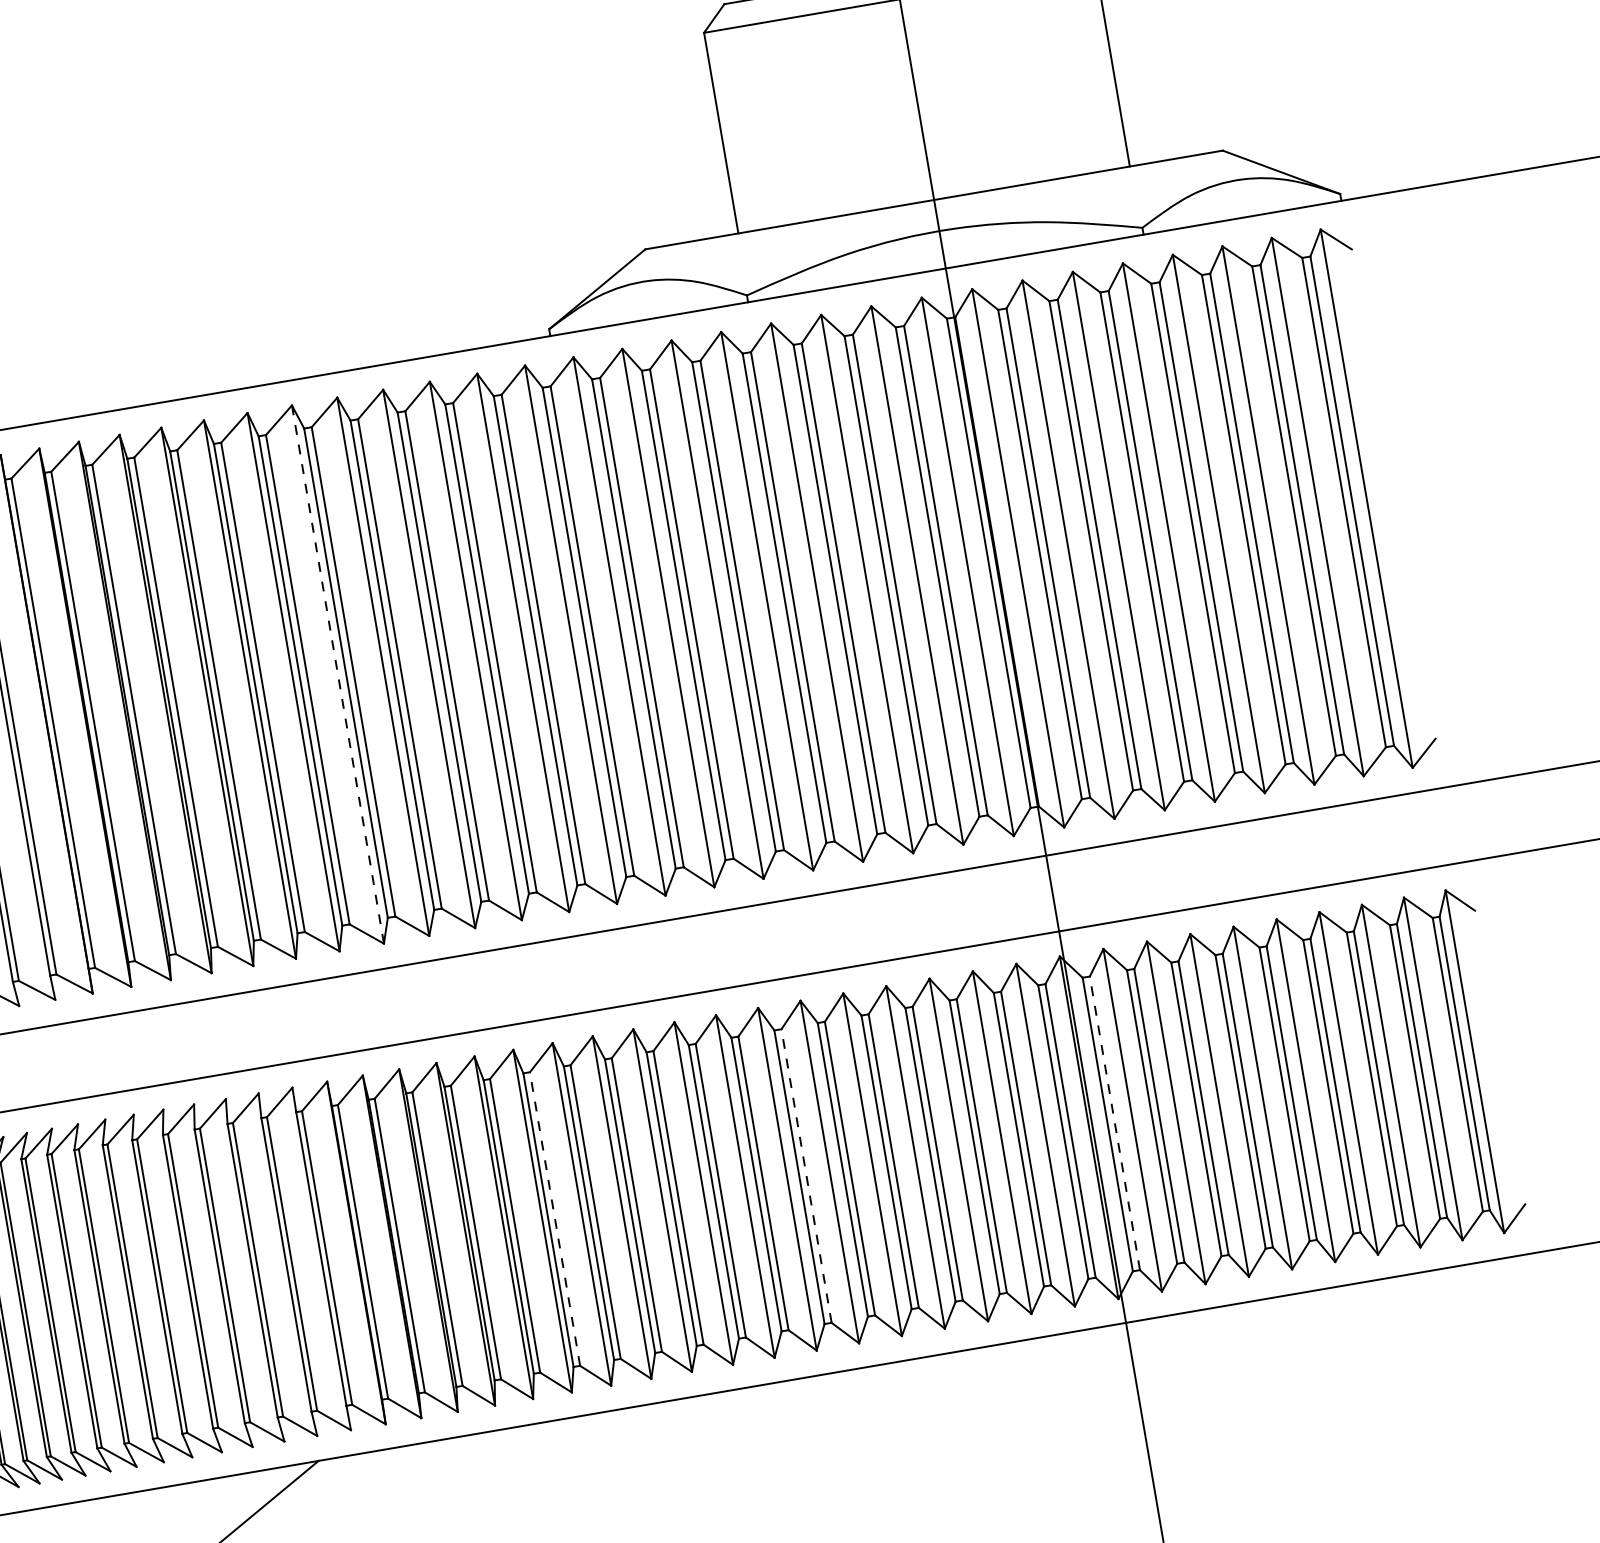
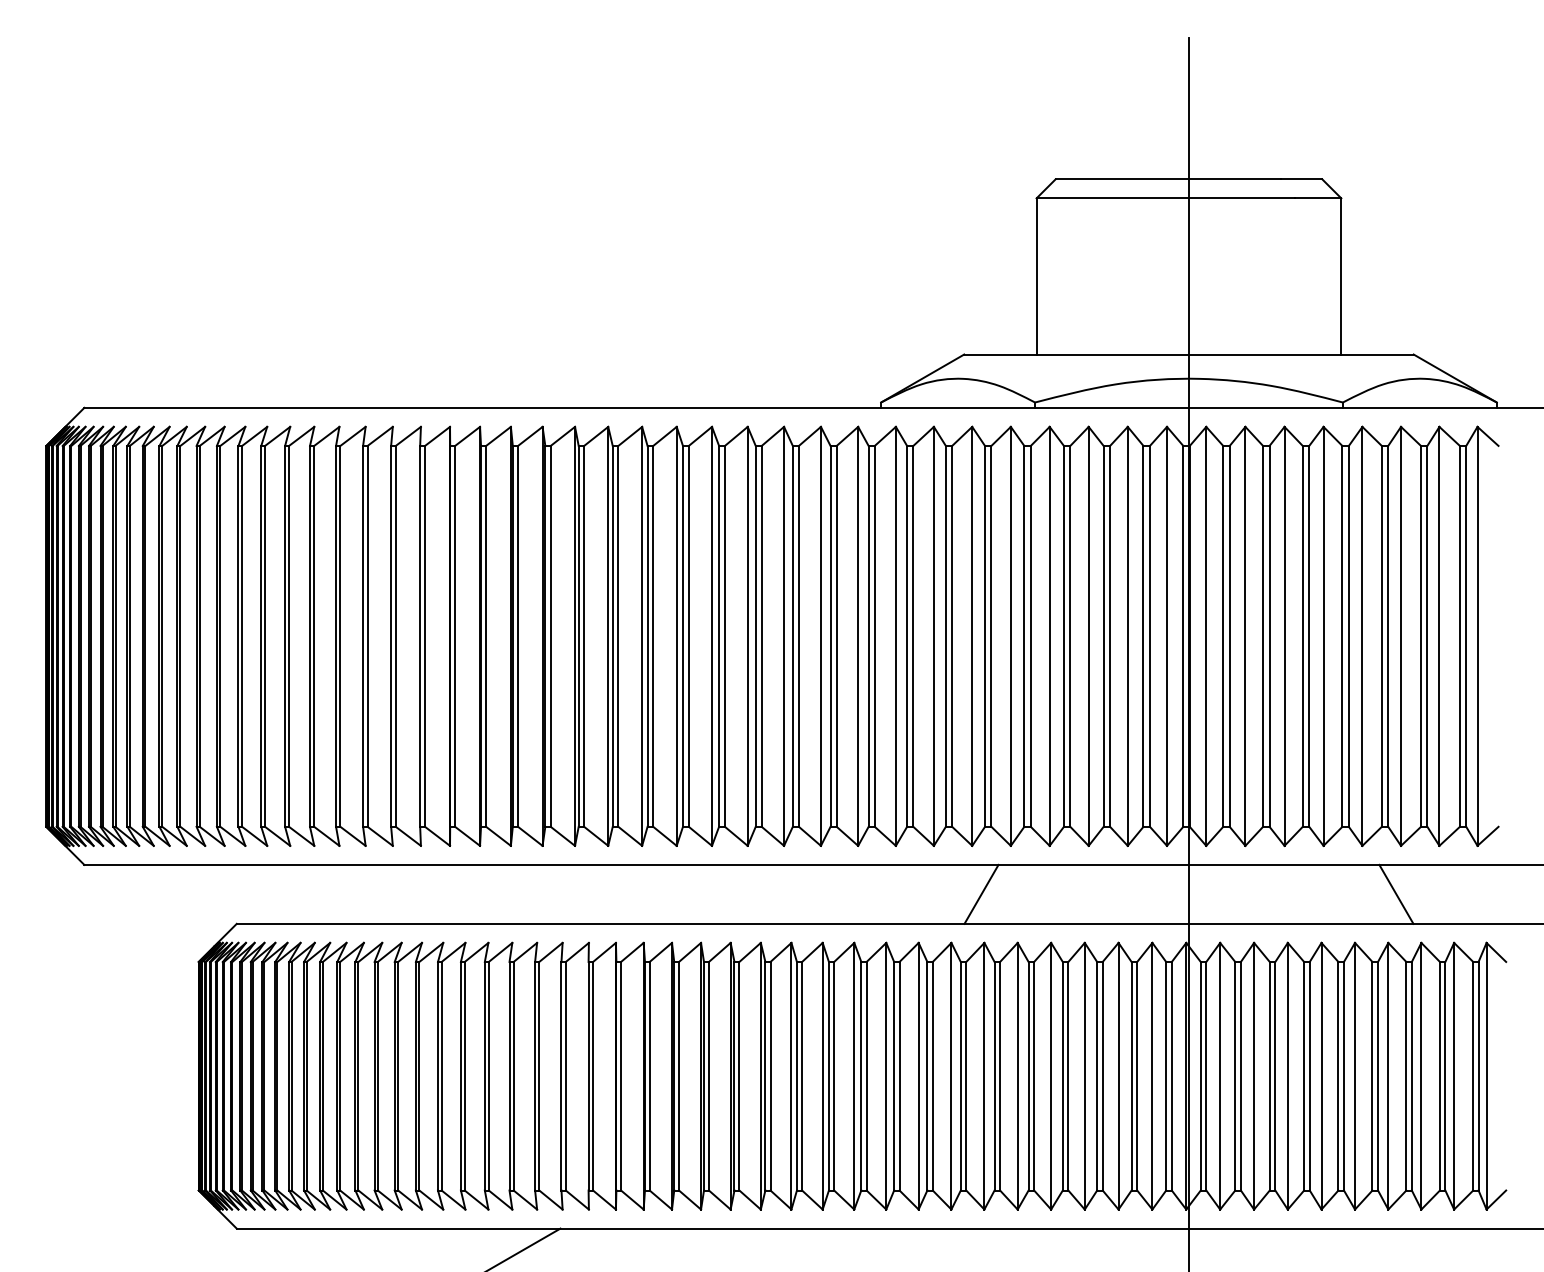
line: (337, 673) -> (676, 635), dashed -> solid
line: (1319, 846) -> (1396, 893), added
line: (785, 937) -> (981, 893), added
line: (1114, 1122) -> (1206, 1075), dashed -> solid
line: (806, 1175) -> (966, 1075), dashed -> solid
line: (554, 1218) -> (770, 1075), dashed -> solid

